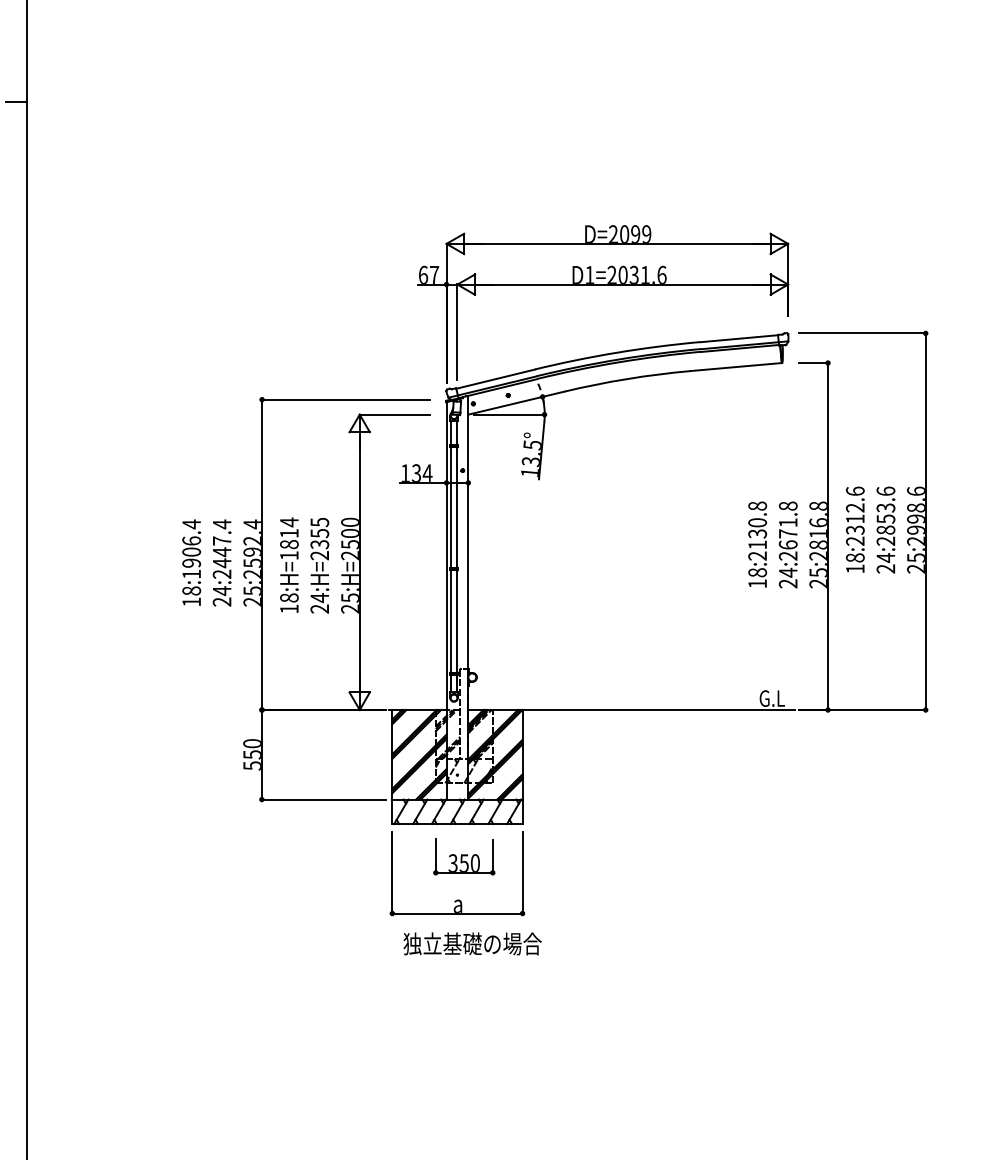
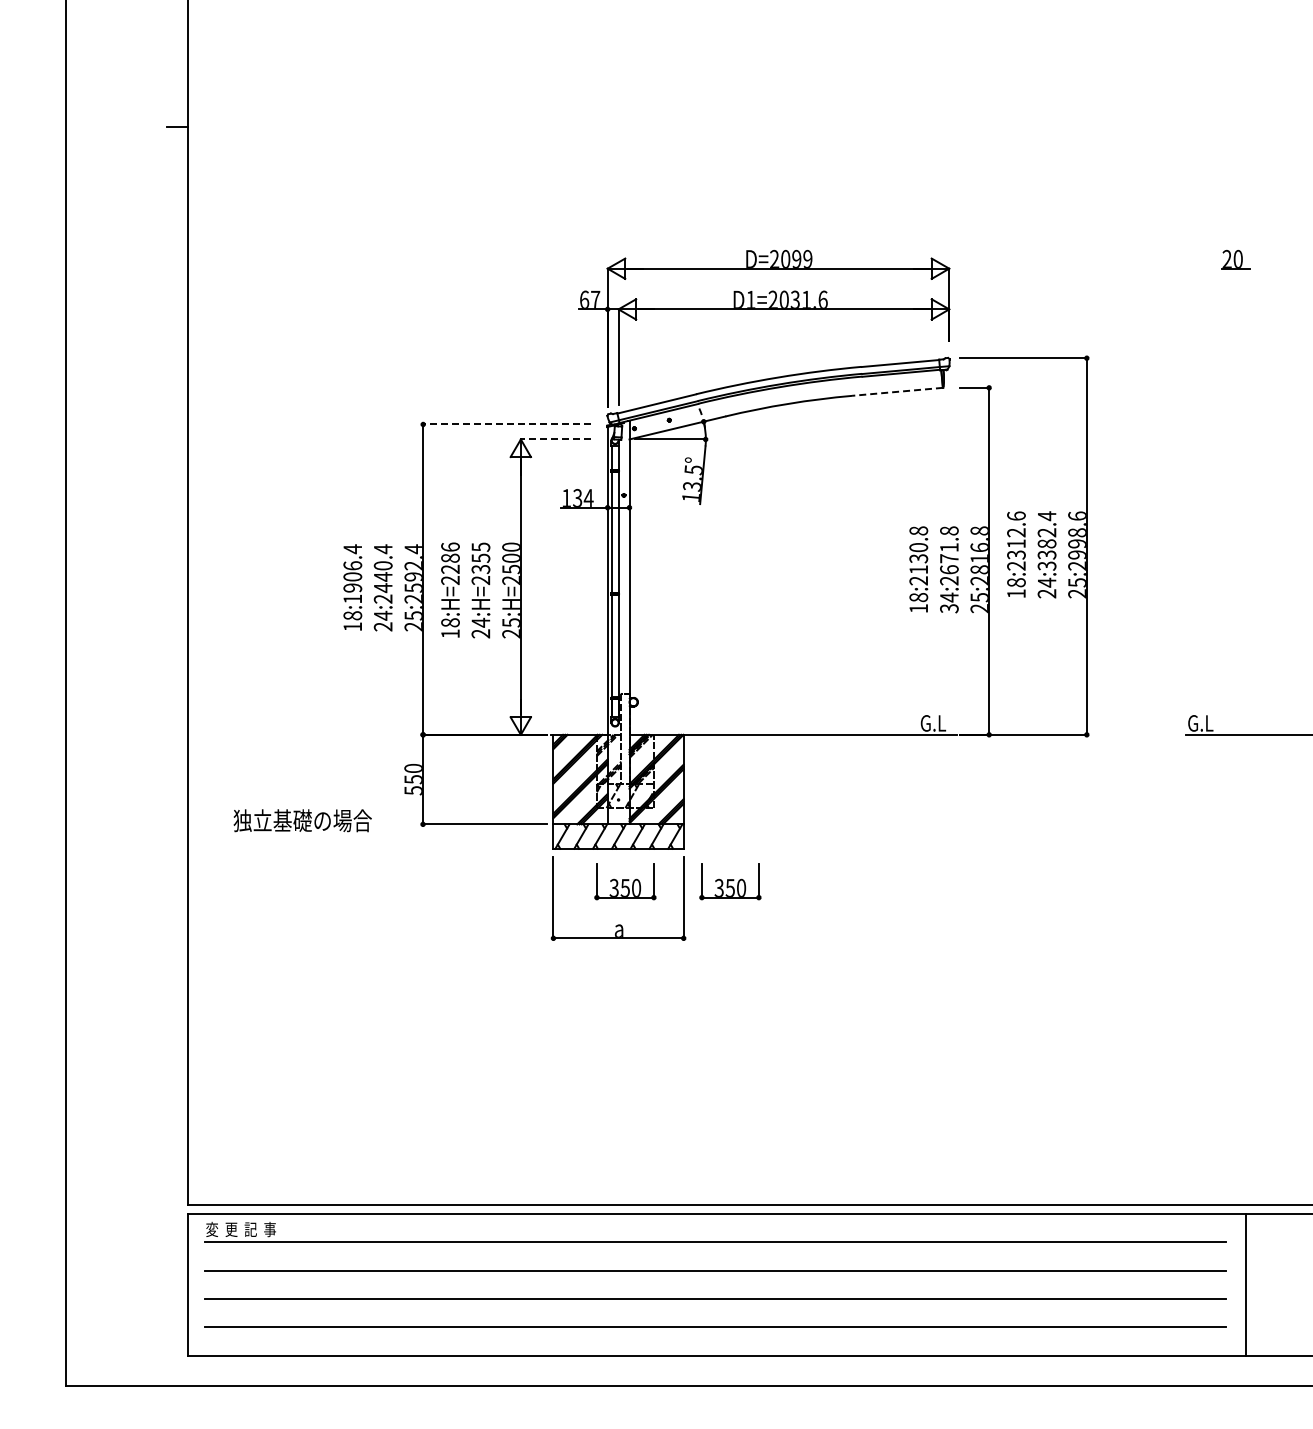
line: (736, 366) -> (897, 391), solid -> dashed
line: (345, 399) -> (506, 424), solid -> dashed
line: (394, 414) -> (555, 439), solid -> dashed
text: (885, 515) -> (1046, 540), 24:2853.6 -> 24:3382.4
text: (289, 538) -> (450, 563), 18:H=1814 -> 18:H=2286
text: (221, 540) -> (382, 565), 24:2447.4 -> 24:2440.4
text: (788, 583) -> (949, 608), 24:2671.8 -> 34:2671.8
part: (569, 856) -> (730, 881), added
text: (472, 943) -> (302, 820), moved

